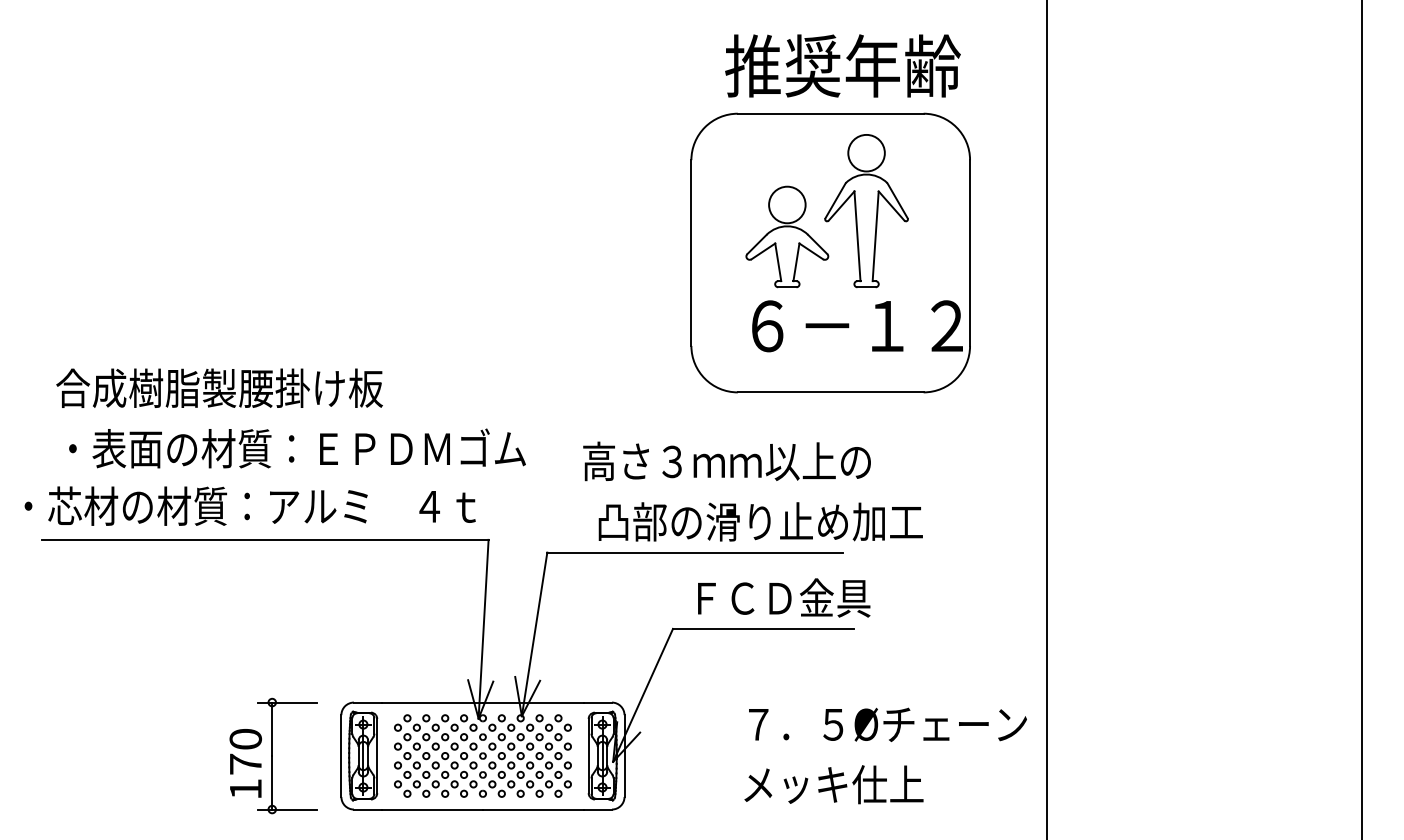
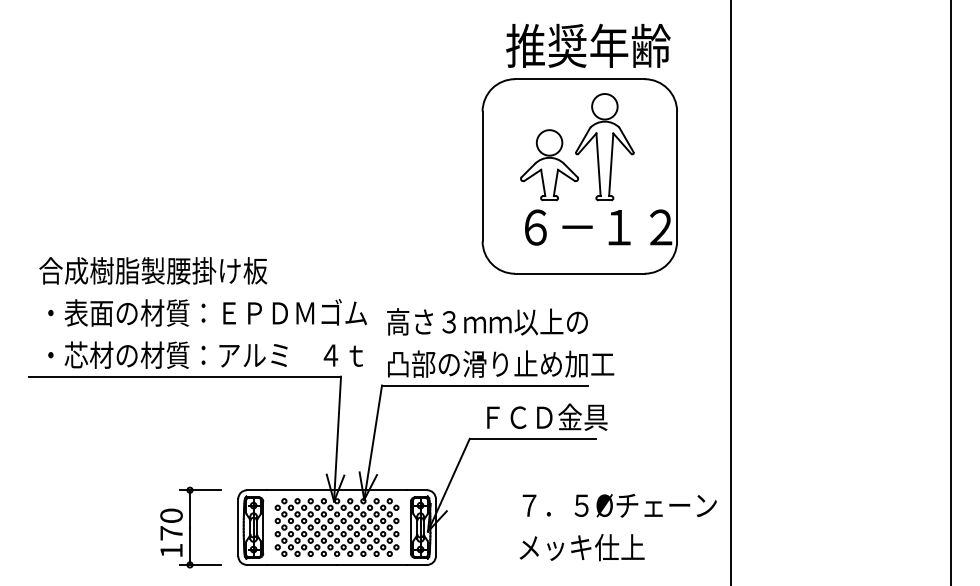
text: (727, 460) -> (487, 321), moved
text: (250, 505) -> (205, 354), moved
text: (761, 520) -> (501, 363), moved

